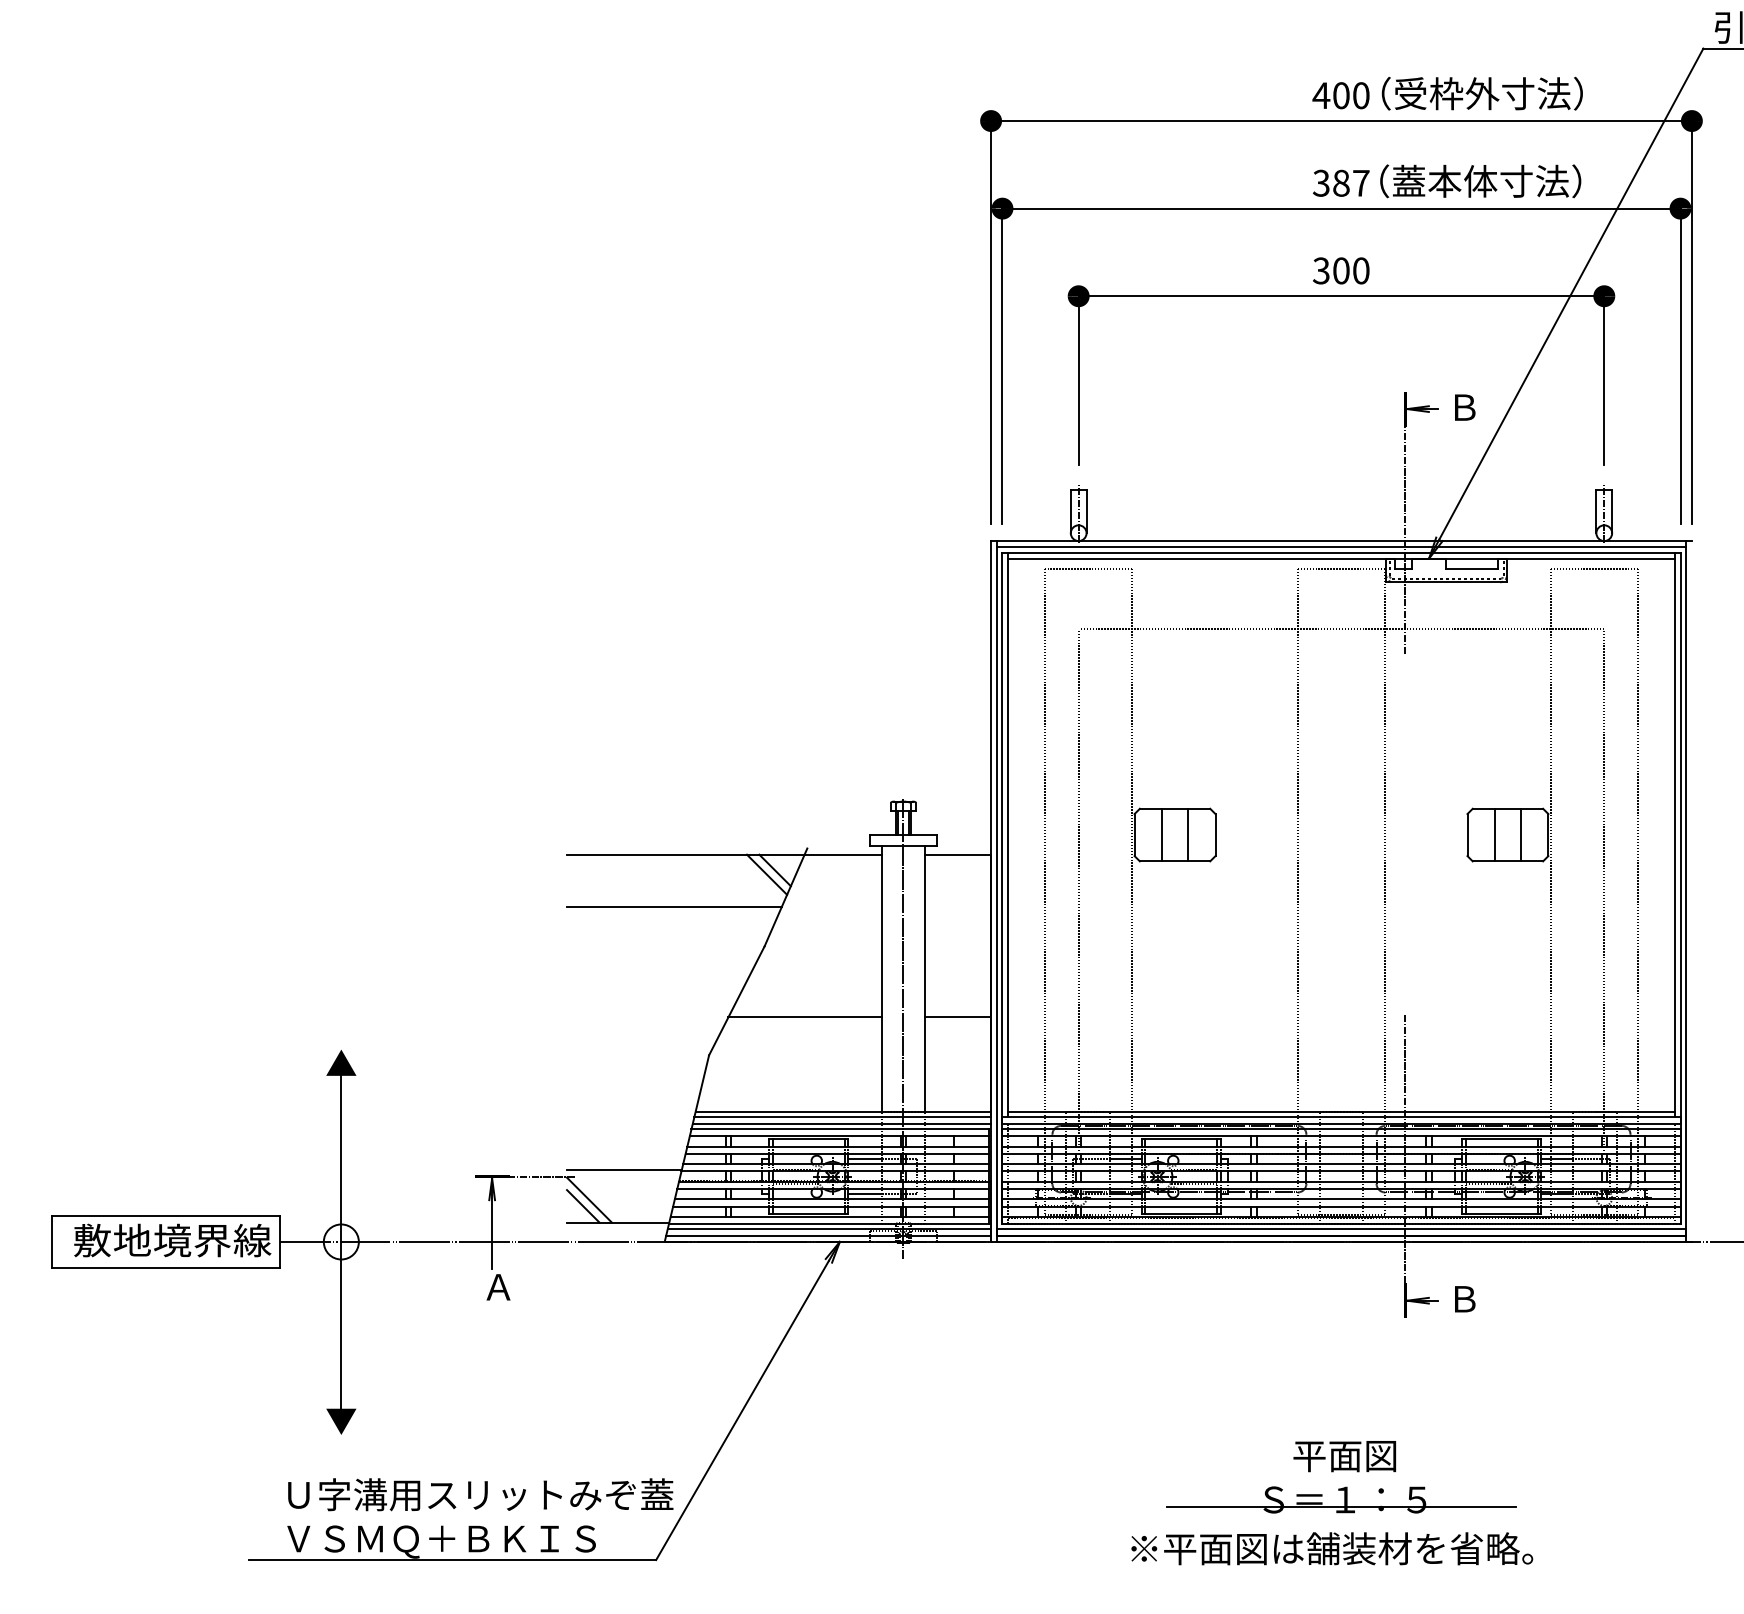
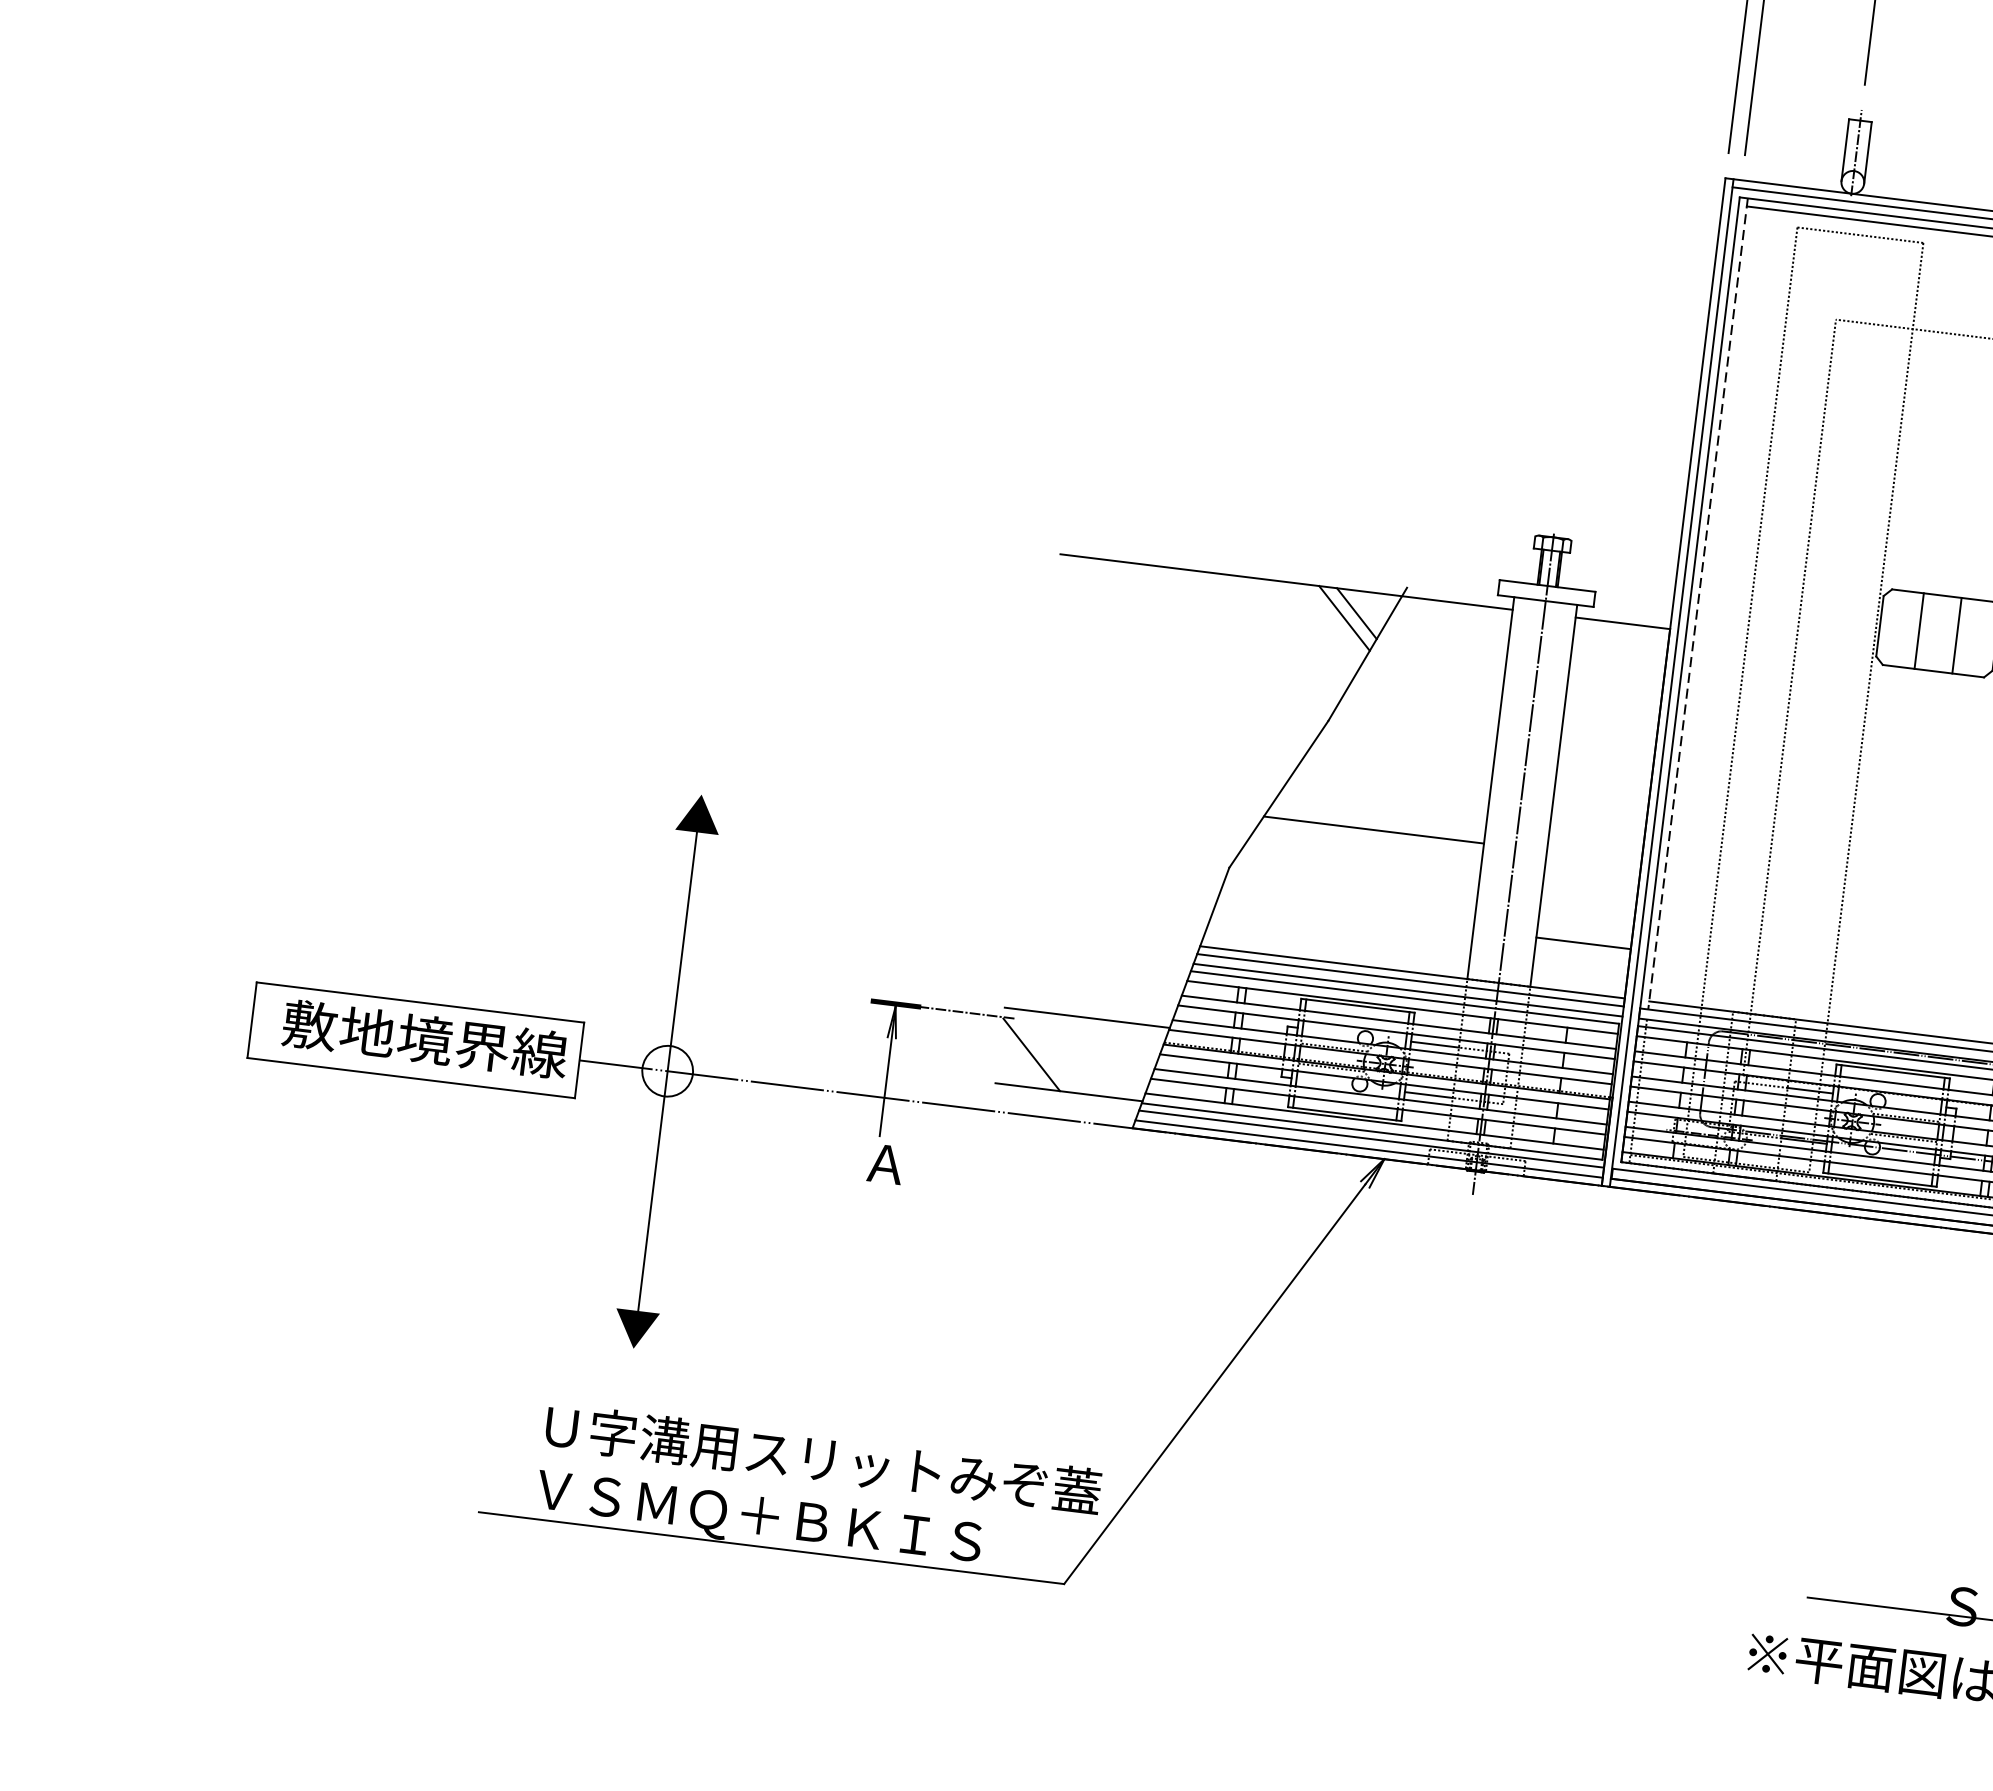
line: (1008, 835) -> (1698, 604), solid -> dashed
line: (674, 907) -> (1205, 649), removed
line: (958, 1017) -> (1583, 943), moved
line: (583, 1206) -> (1022, 1062), removed

